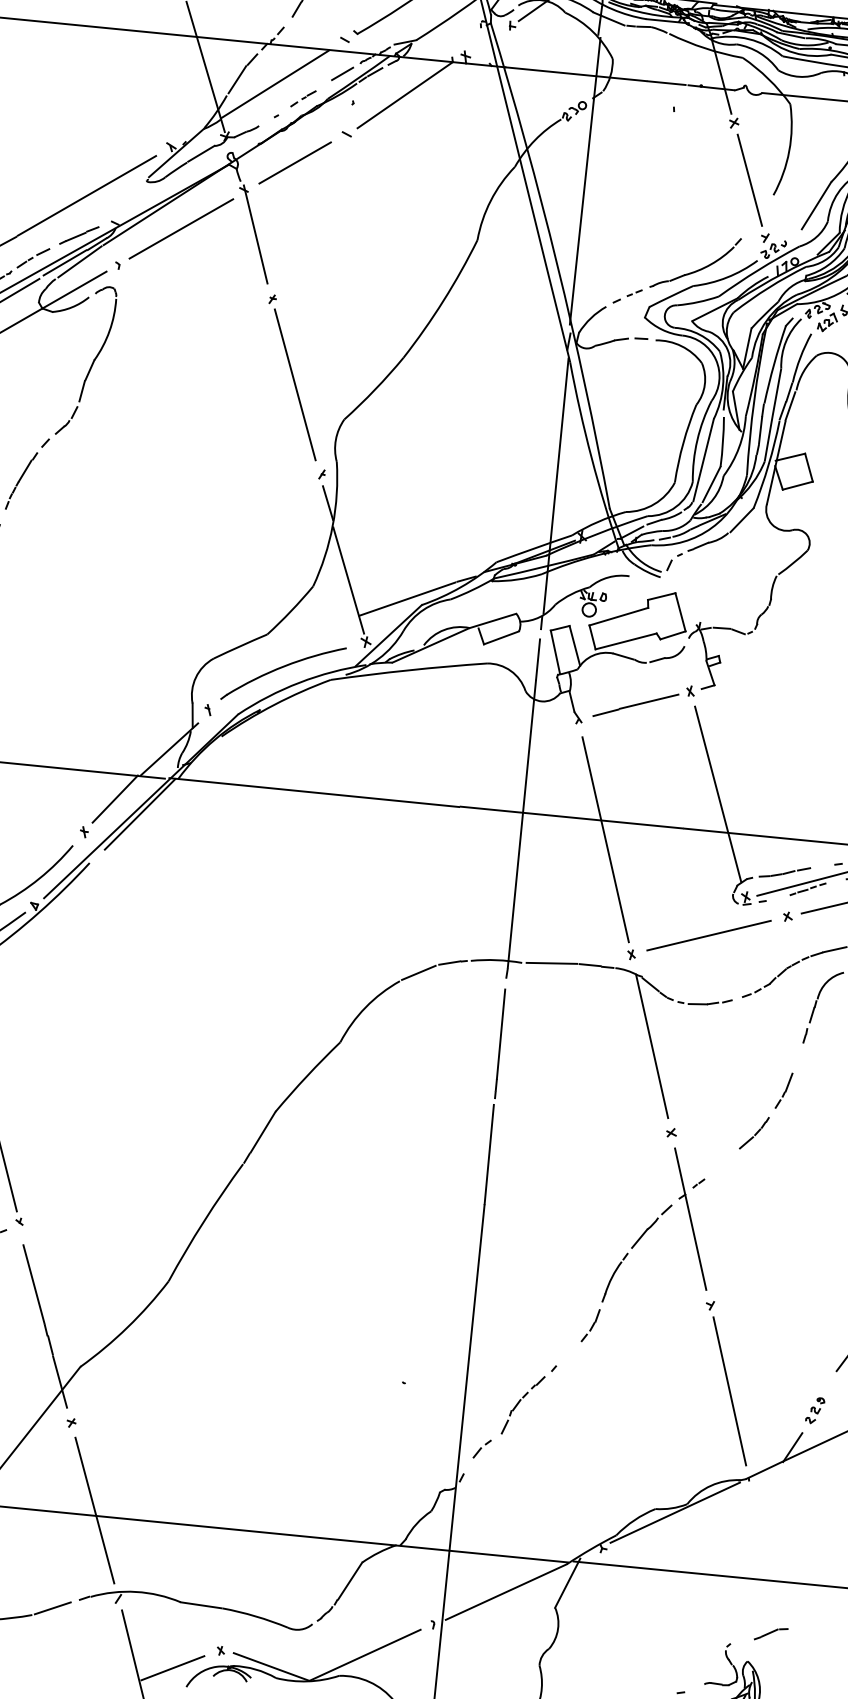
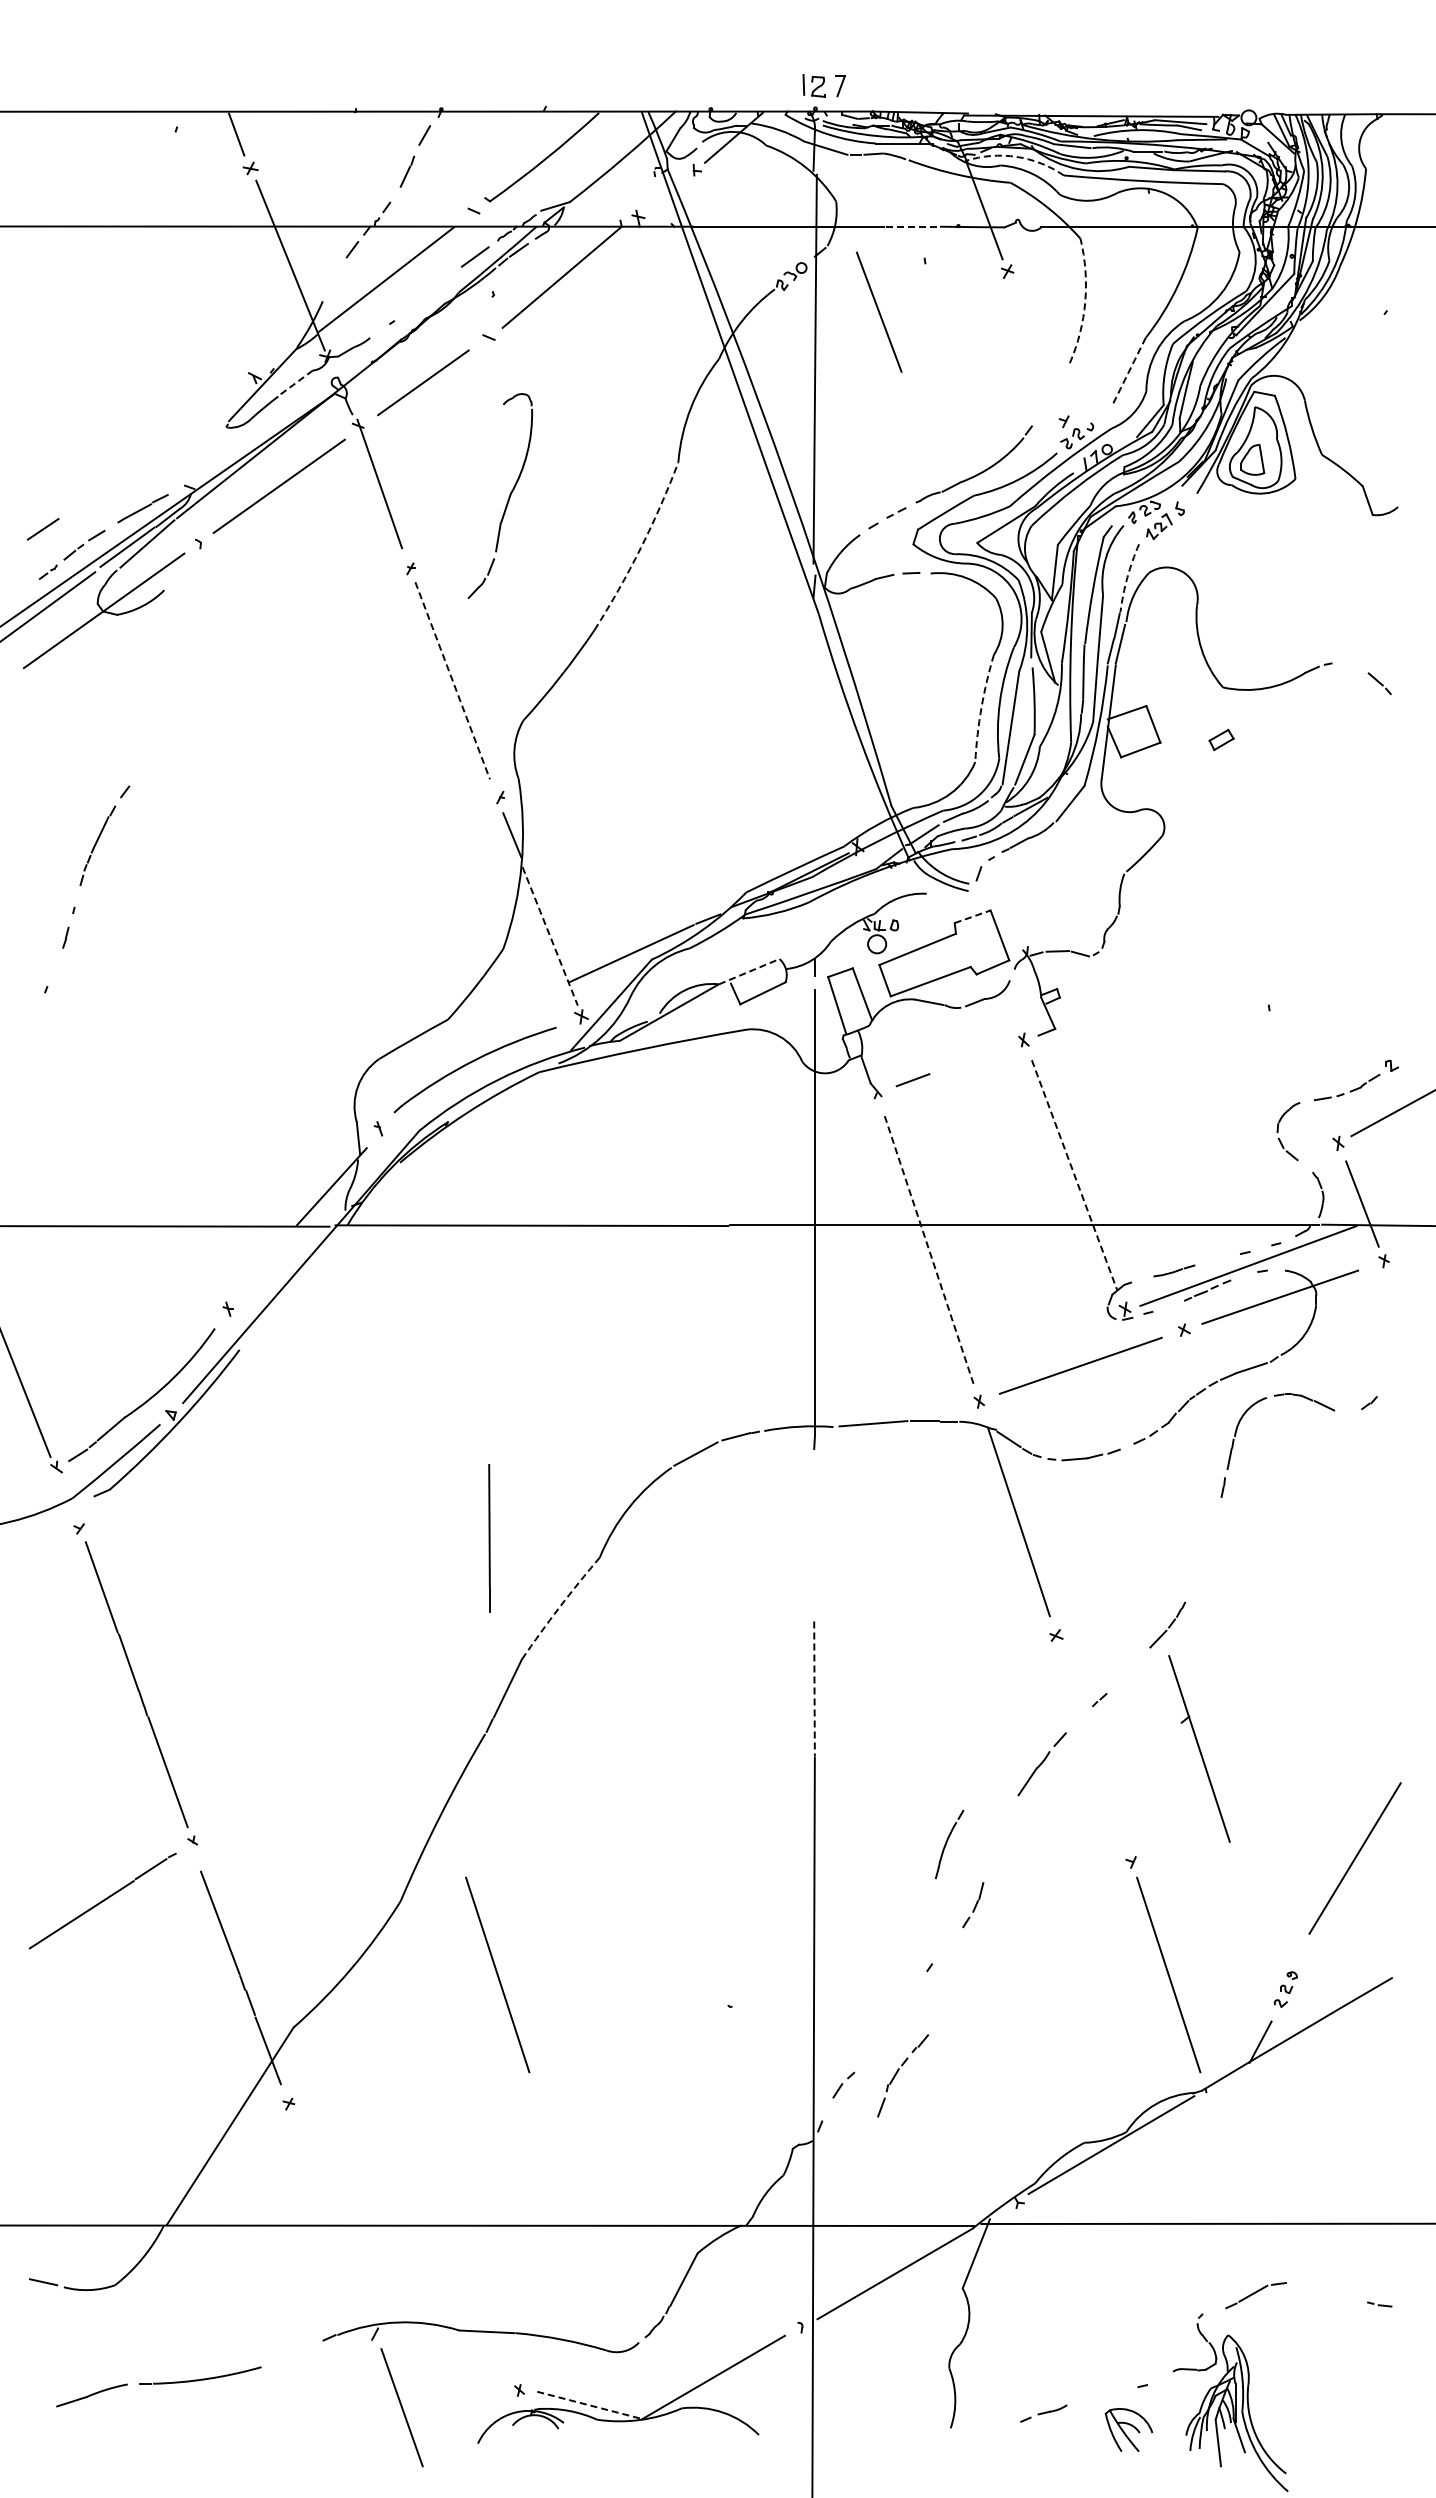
arc: (749, 38) -> (1016, 156), solid -> dashed
line: (237, 79) -> (334, 278), removed
line: (666, 82) -> (911, 226), solid -> dashed
part: (303, 98) -> (425, 295), removed
arc: (789, 150) -> (1085, 301), solid -> dashed
line: (201, 153) -> (296, 382), solid -> dashed
line: (749, 179) -> (878, 311), moved
line: (86, 195) -> (147, 454), removed
line: (816, 205) -> (1129, 371), solid -> dashed
arc: (443, 300) -> (640, 548), solid -> dashed
arc: (800, 357) -> (1127, 577), solid -> dashed
part: (92, 362) -> (508, 497), moved
line: (295, 385) -> (452, 681), solid -> dashed
arc: (683, 442) -> (981, 707), solid -> dashed
line: (556, 486) -> (816, 782), removed
line: (348, 580) -> (550, 936), solid -> dashed
line: (662, 596) -> (973, 916), solid -> dashed
line: (493, 620) -> (749, 971), solid -> dashed
line: (649, 701) -> (969, 1059), removed
line: (718, 794) -> (1074, 1175), solid -> dashed
line: (115, 798) -> (265, 1260), removed
line: (139, 814) -> (300, 1277), removed
line: (605, 839) -> (929, 1250), solid -> dashed
part: (785, 872) -> (1174, 1270), size x0.6
line: (500, 1043) -> (489, 1538), moved
arc: (307, 1076) -> (559, 1607), solid -> dashed
part: (783, 1090) -> (1201, 1564), removed
line: (489, 1155) -> (814, 1689), solid -> dashed
part: (690, 1218) -> (1199, 1748), moved
part: (614, 1277) -> (949, 1844), moved
line: (234, 1342) -> (497, 1974), added
part: (519, 1403) -> (897, 2073), moved
line: (94, 1510) -> (331, 2218), removed
line: (52, 1608) -> (287, 2355), removed
part: (771, 1634) -> (1256, 2295), size x1.4
line: (172, 1667) -> (456, 2419), removed
line: (272, 1667) -> (590, 2405), solid -> dashed

